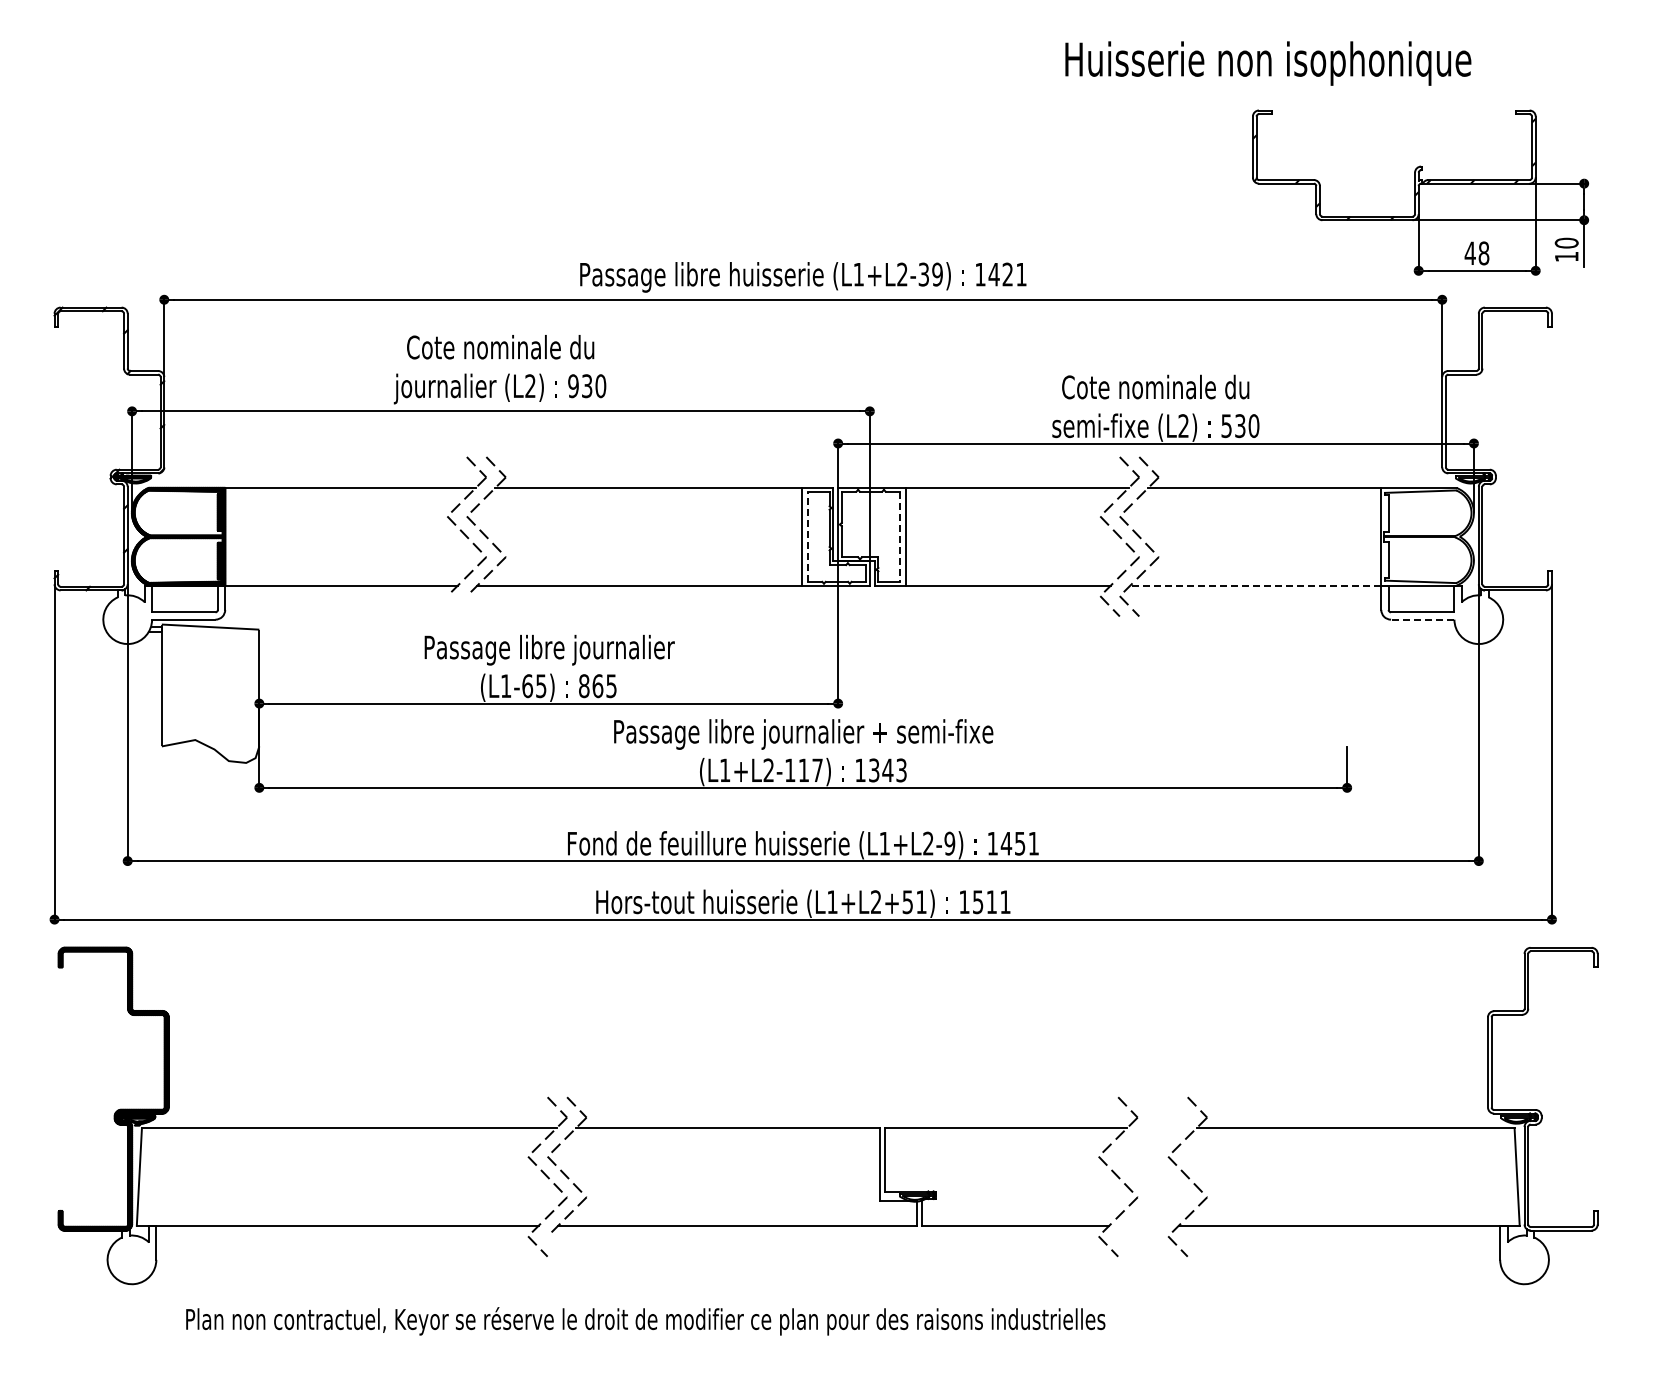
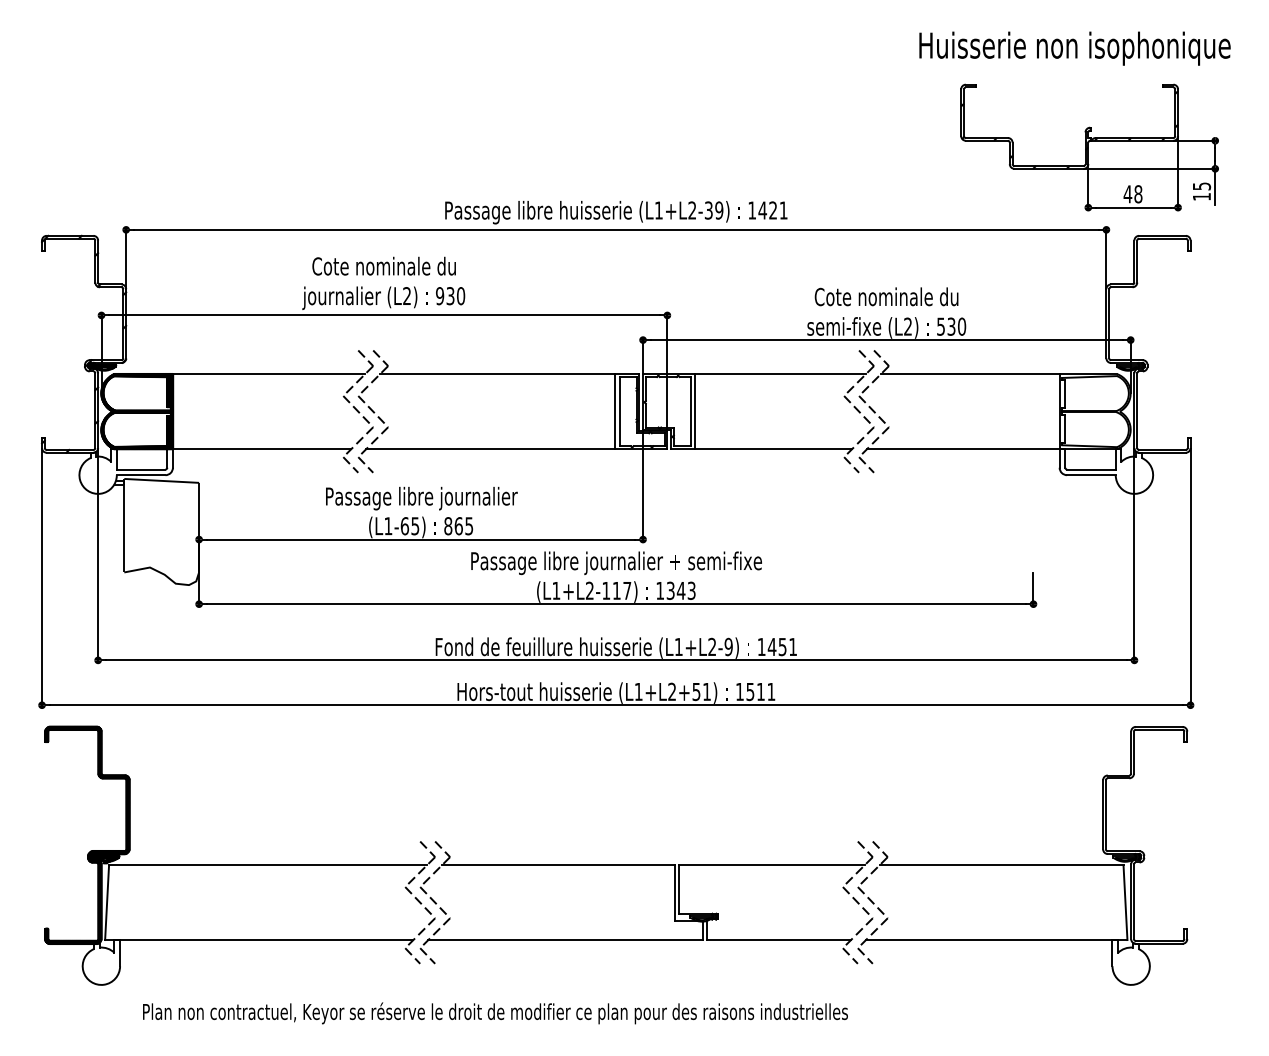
text: (1268, 63) -> (1075, 48), moved
text: (1566, 242) -> (1201, 185), 10 -> 15
line: (807, 536) -> (619, 411), dashed -> solid
line: (900, 537) -> (690, 412), dashed -> solid
line: (1255, 585) -> (963, 448), dashed -> solid
line: (456, 606) -> (350, 465), added
line: (476, 606) -> (365, 465), added
line: (1422, 619) -> (1091, 475), dashed -> solid
part: (1382, 1127) -> (1022, 864), moved
line: (557, 1246) -> (427, 955), added

